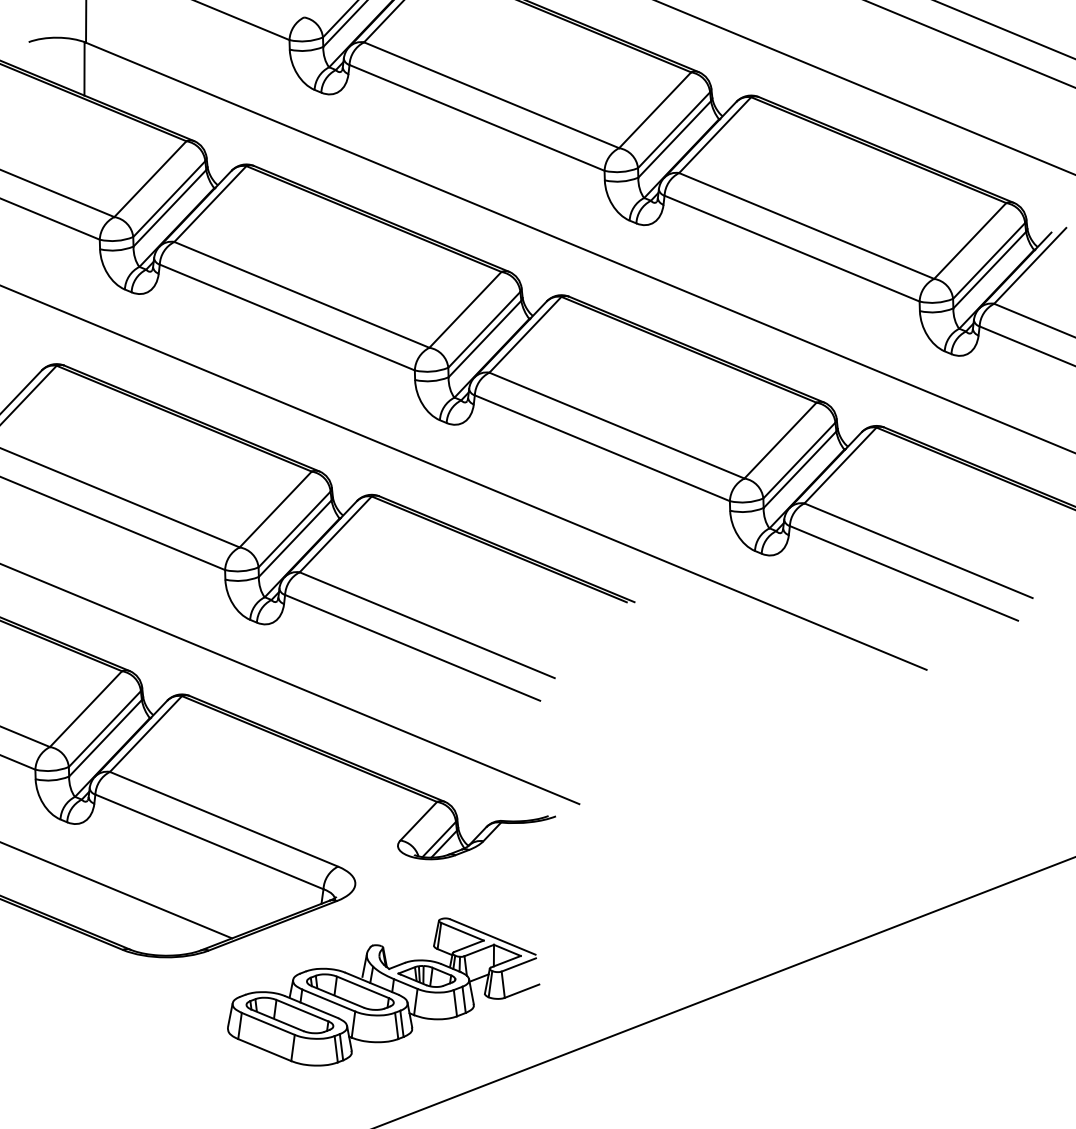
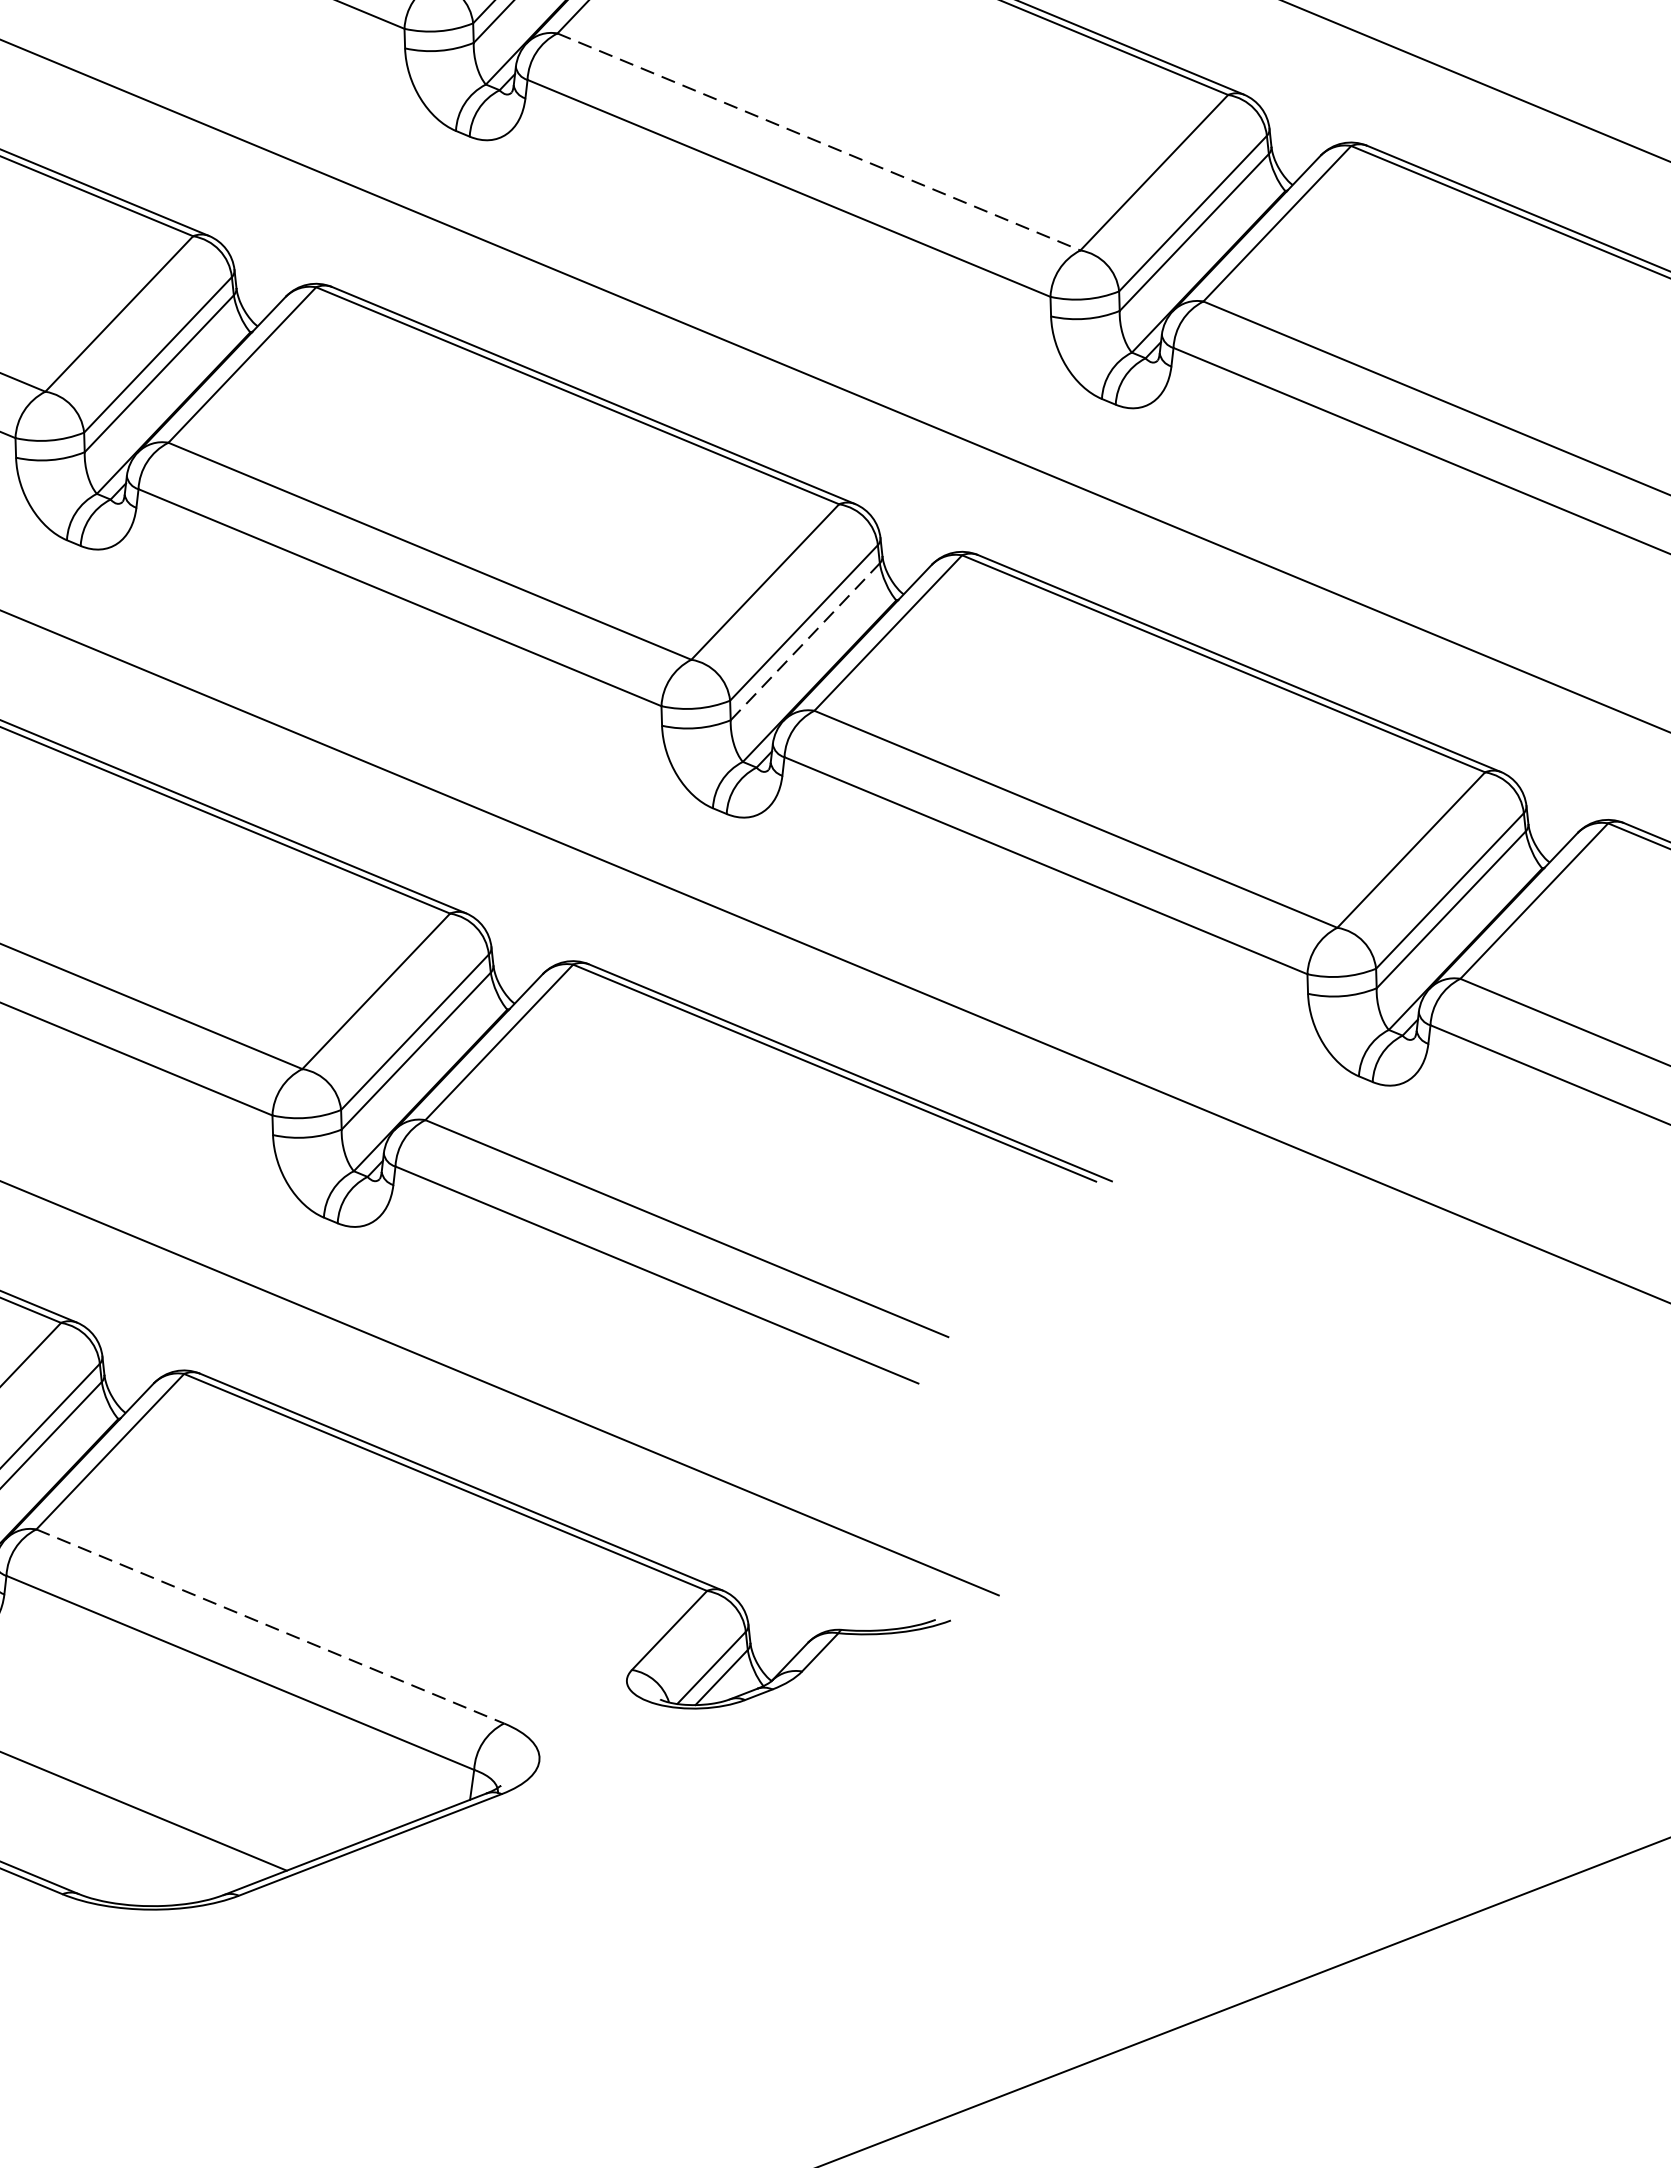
line: (492, 95) -> (820, 142), solid -> dashed
line: (484, 339) -> (804, 642), solid -> dashed
line: (224, 819) -> (271, 1626), solid -> dashed
part: (383, 991) -> (597, 1979), removed

